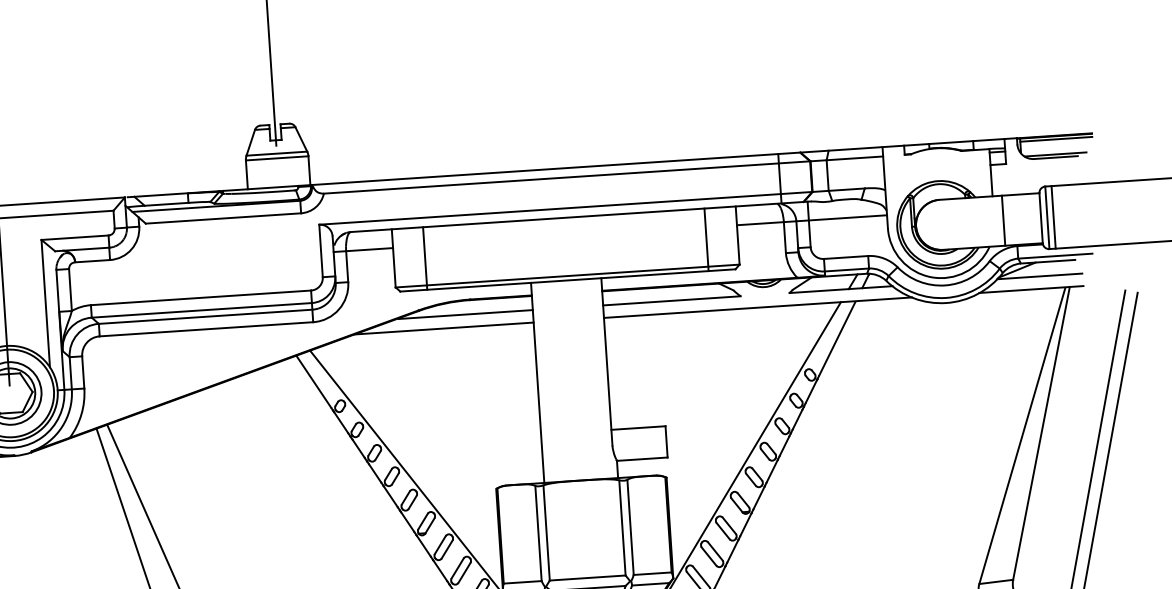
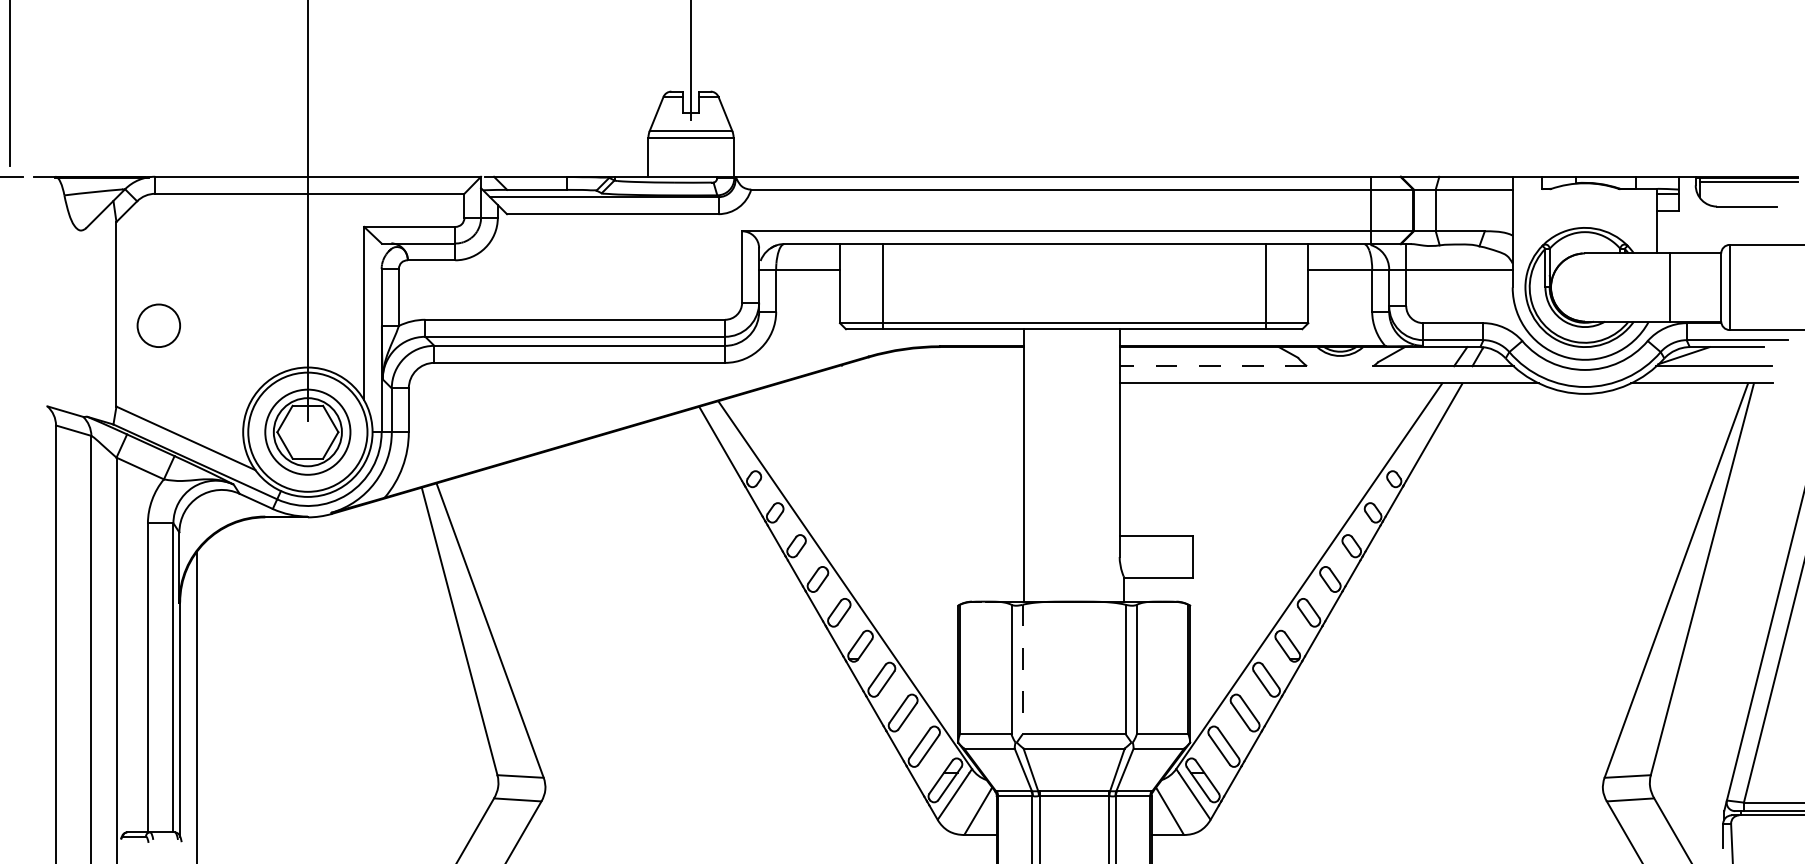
line: (1055, 154) -> (1746, 202), removed
line: (1053, 217) -> (1738, 287), removed
line: (672, 301) -> (1213, 366), solid -> dashed
line: (465, 314) -> (932, 366), removed
line: (443, 328) -> (901, 383), removed
line: (546, 532) -> (1022, 669), solid -> dashed

